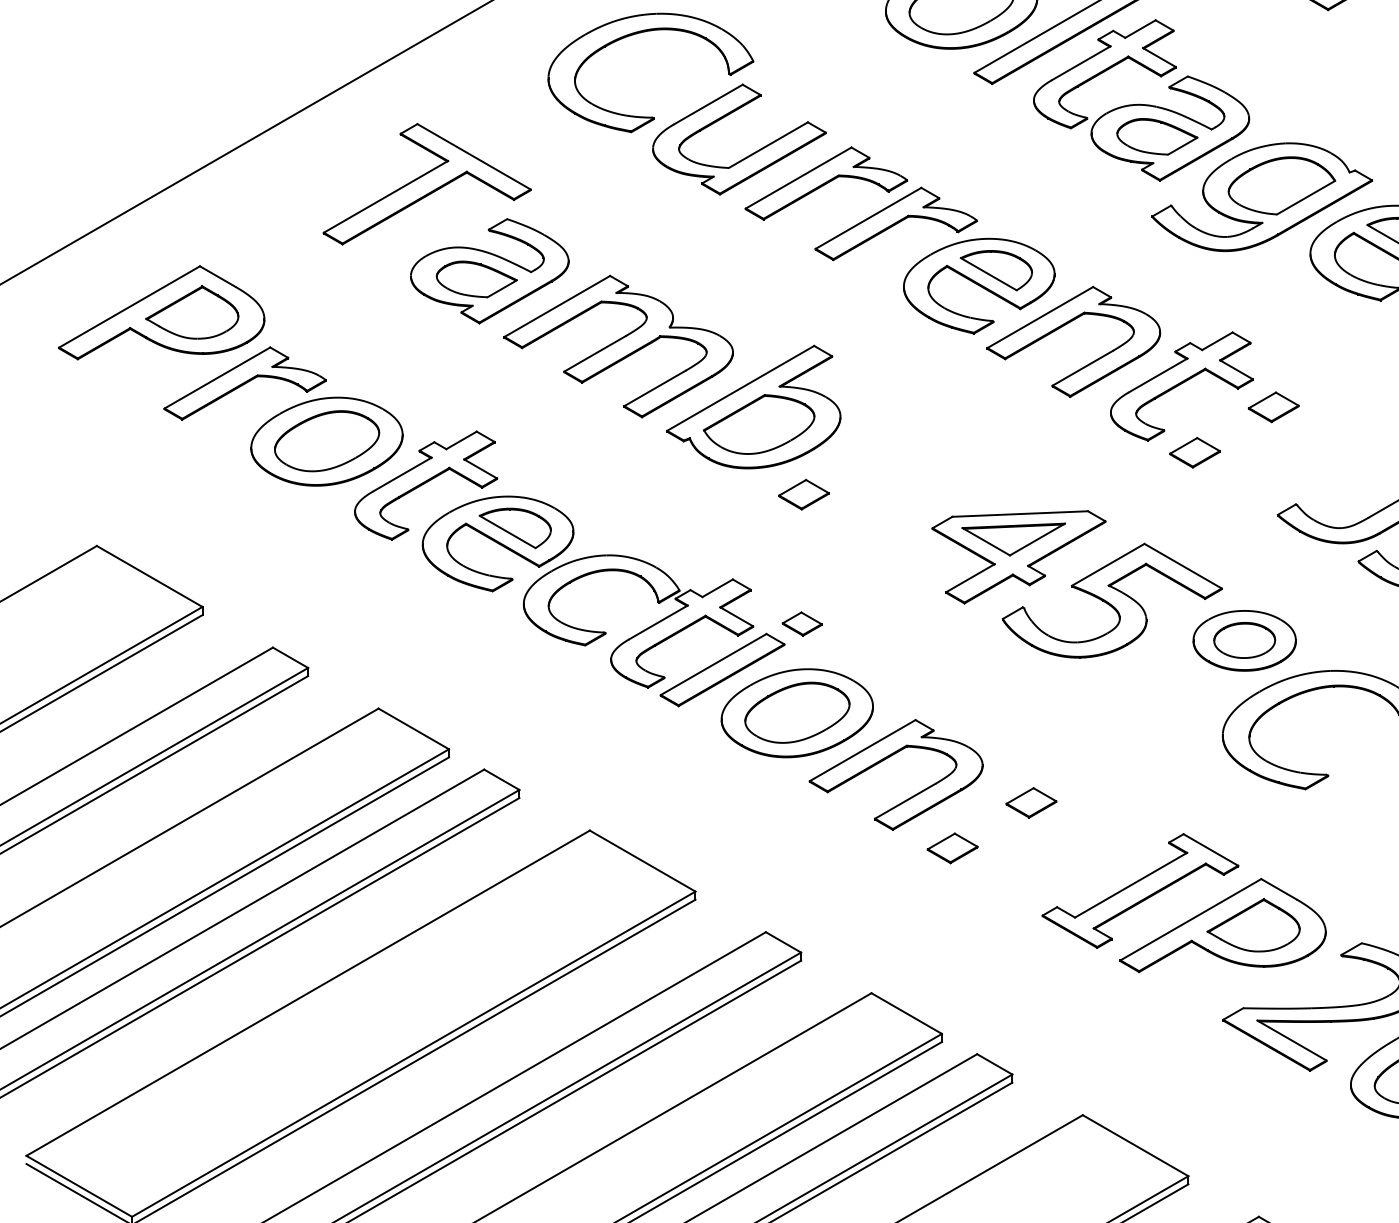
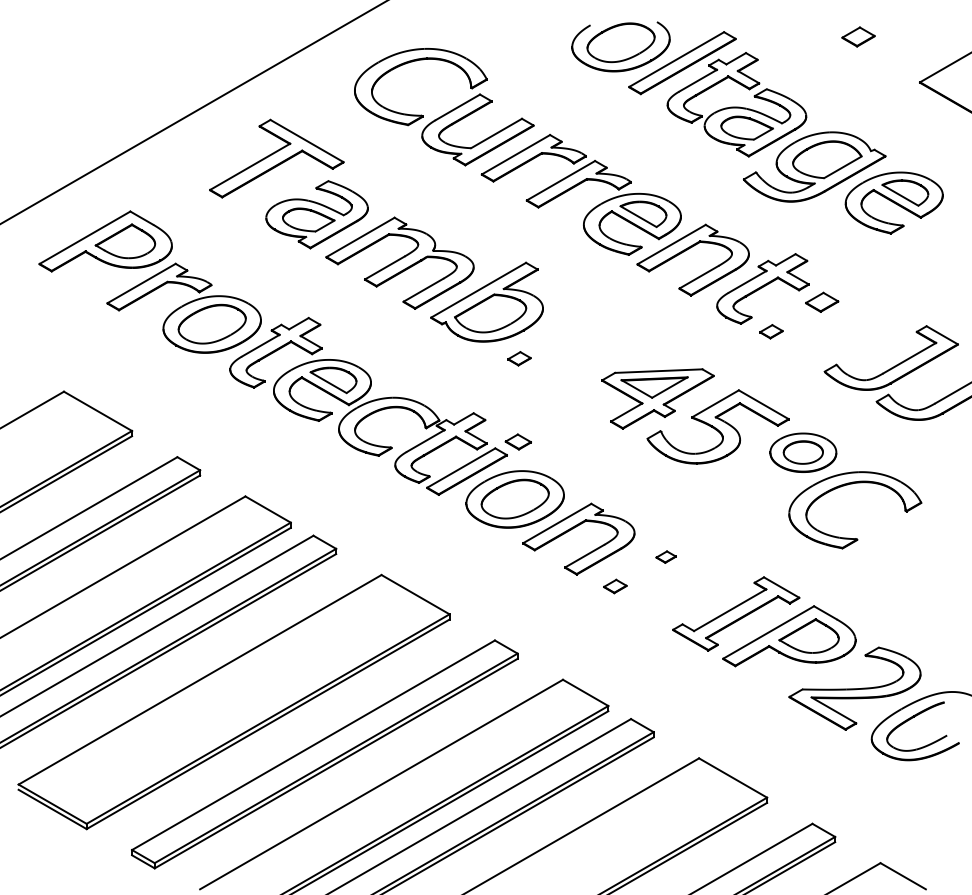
part: (1195, 452) -> (771, 331), size x0.7
part: (804, 494) -> (519, 358), size x0.7
part: (1032, 801) -> (666, 556), size x0.6
part: (953, 848) -> (615, 586), size x0.7

